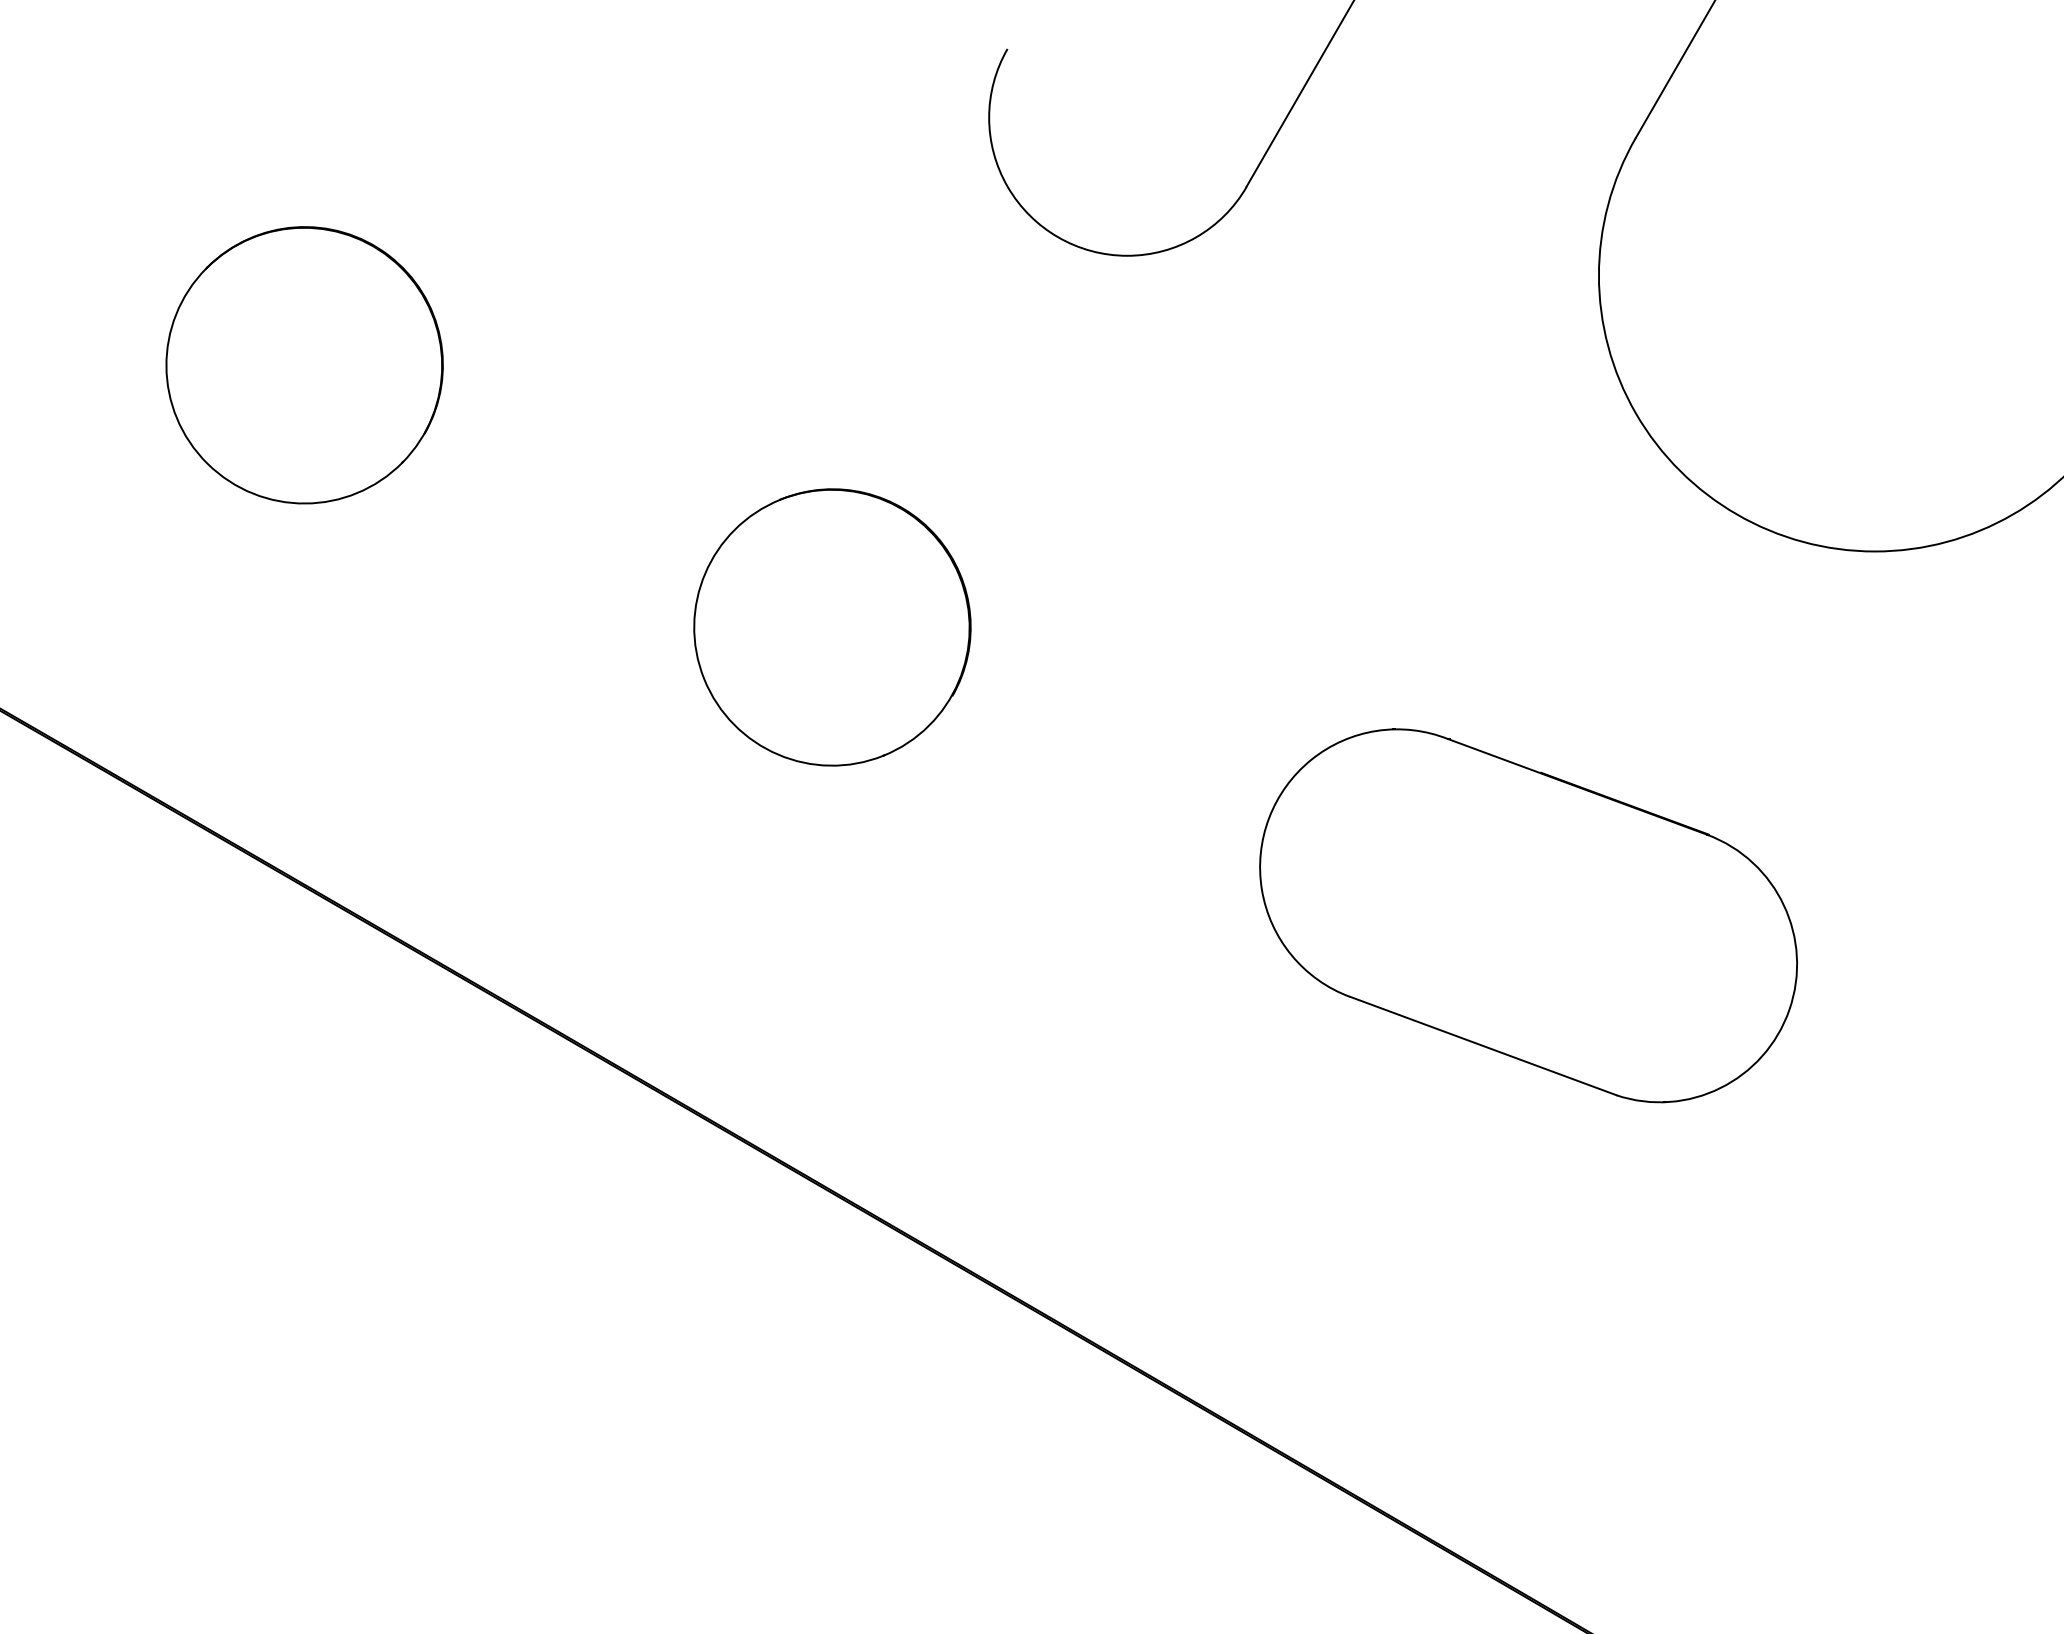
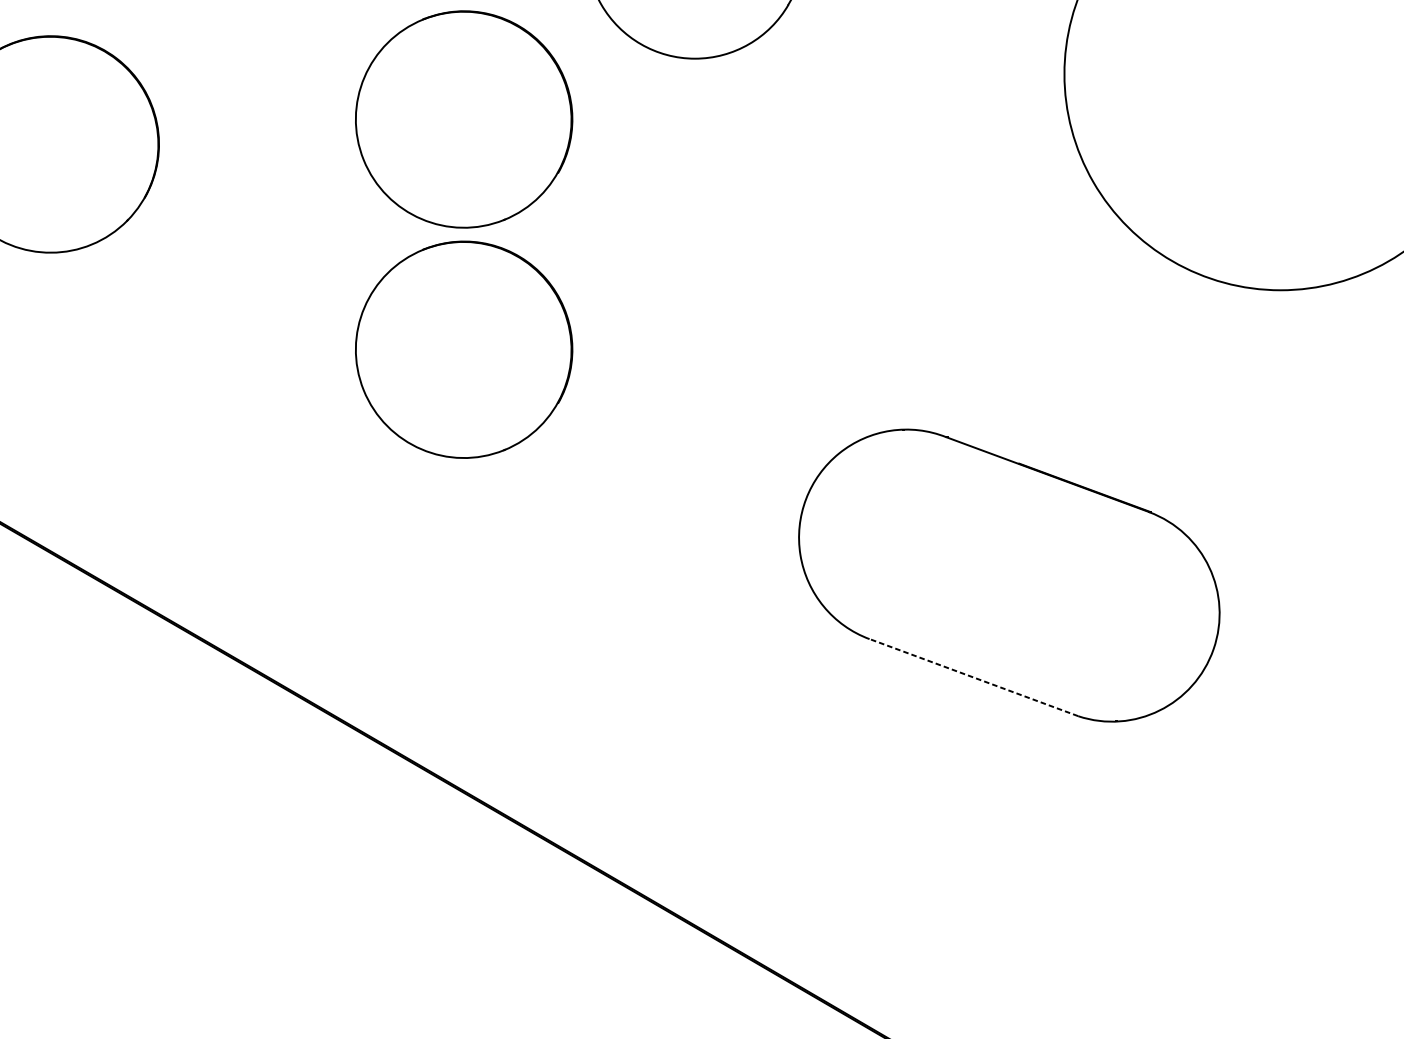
part: (832, 333) -> (464, 119), added
line: (1483, 1046) -> (974, 677), solid -> dashed

